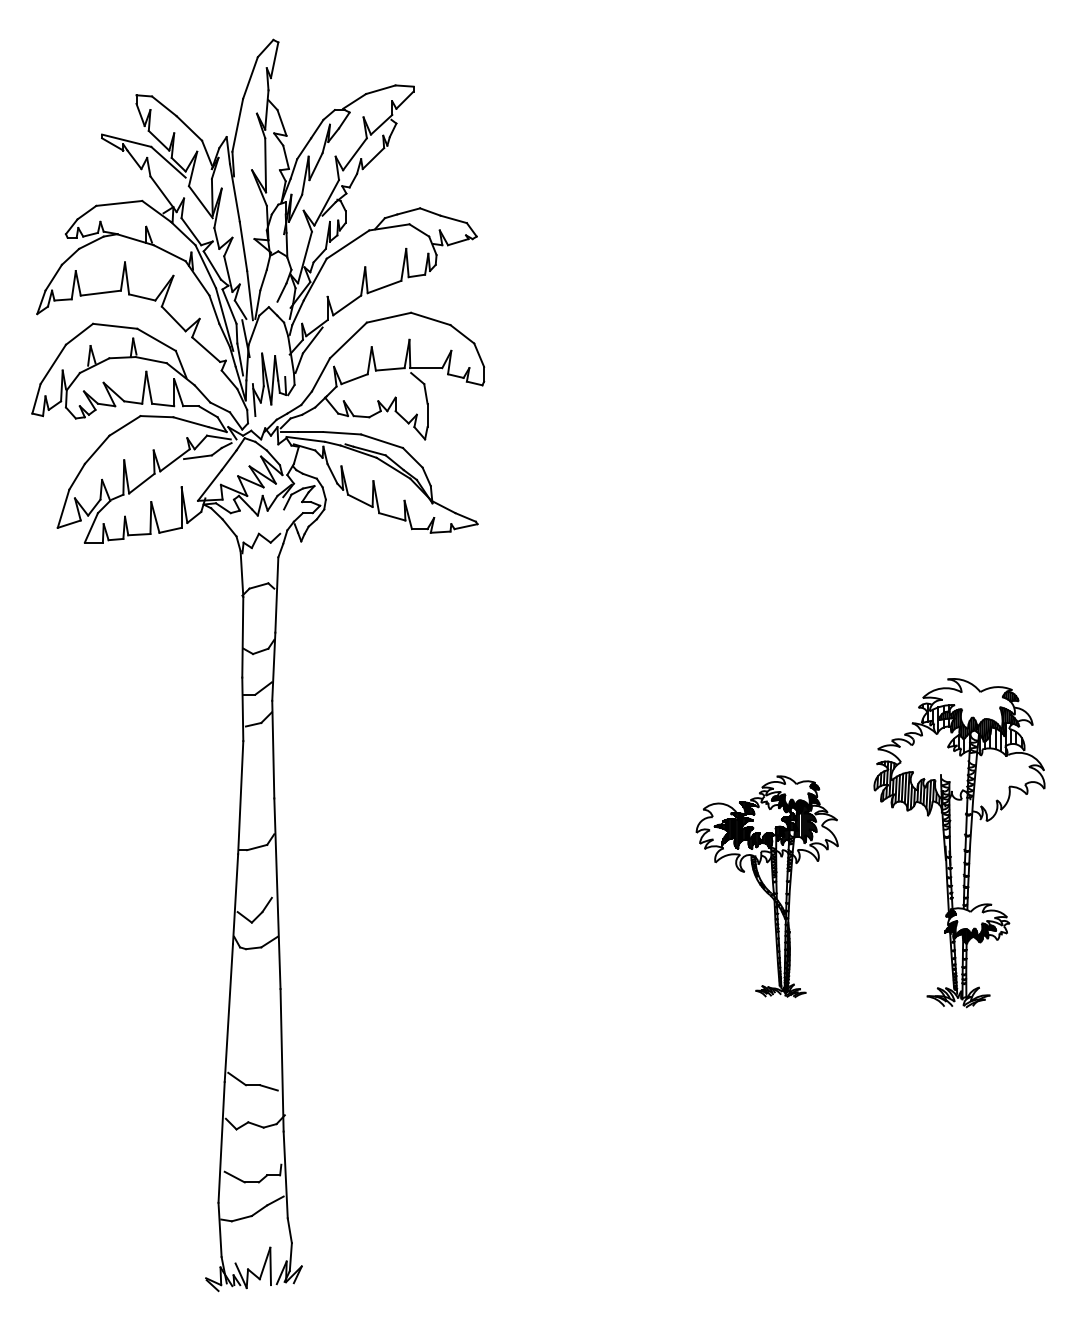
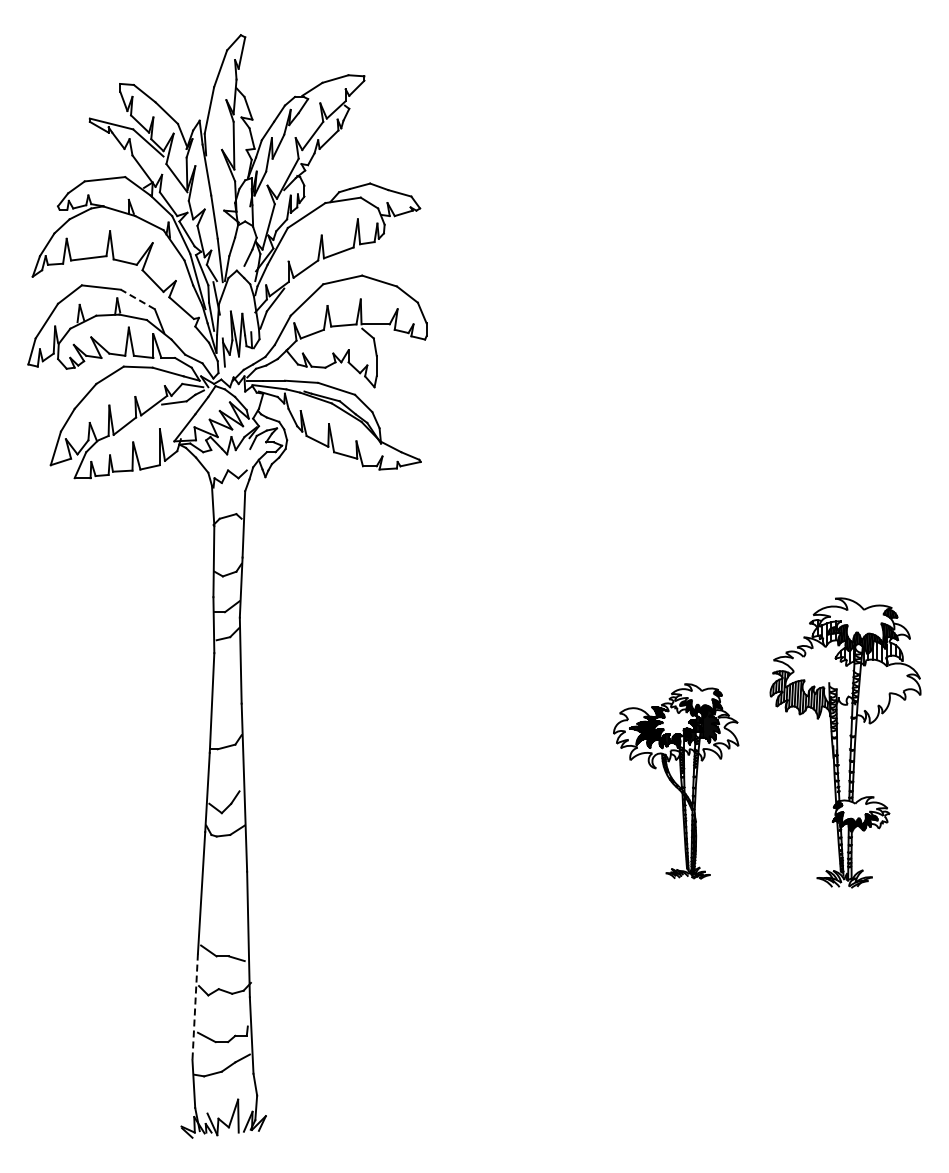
line: (156, 339) -> (137, 299), solid -> dashed
line: (221, 1143) -> (195, 1007), solid -> dashed

